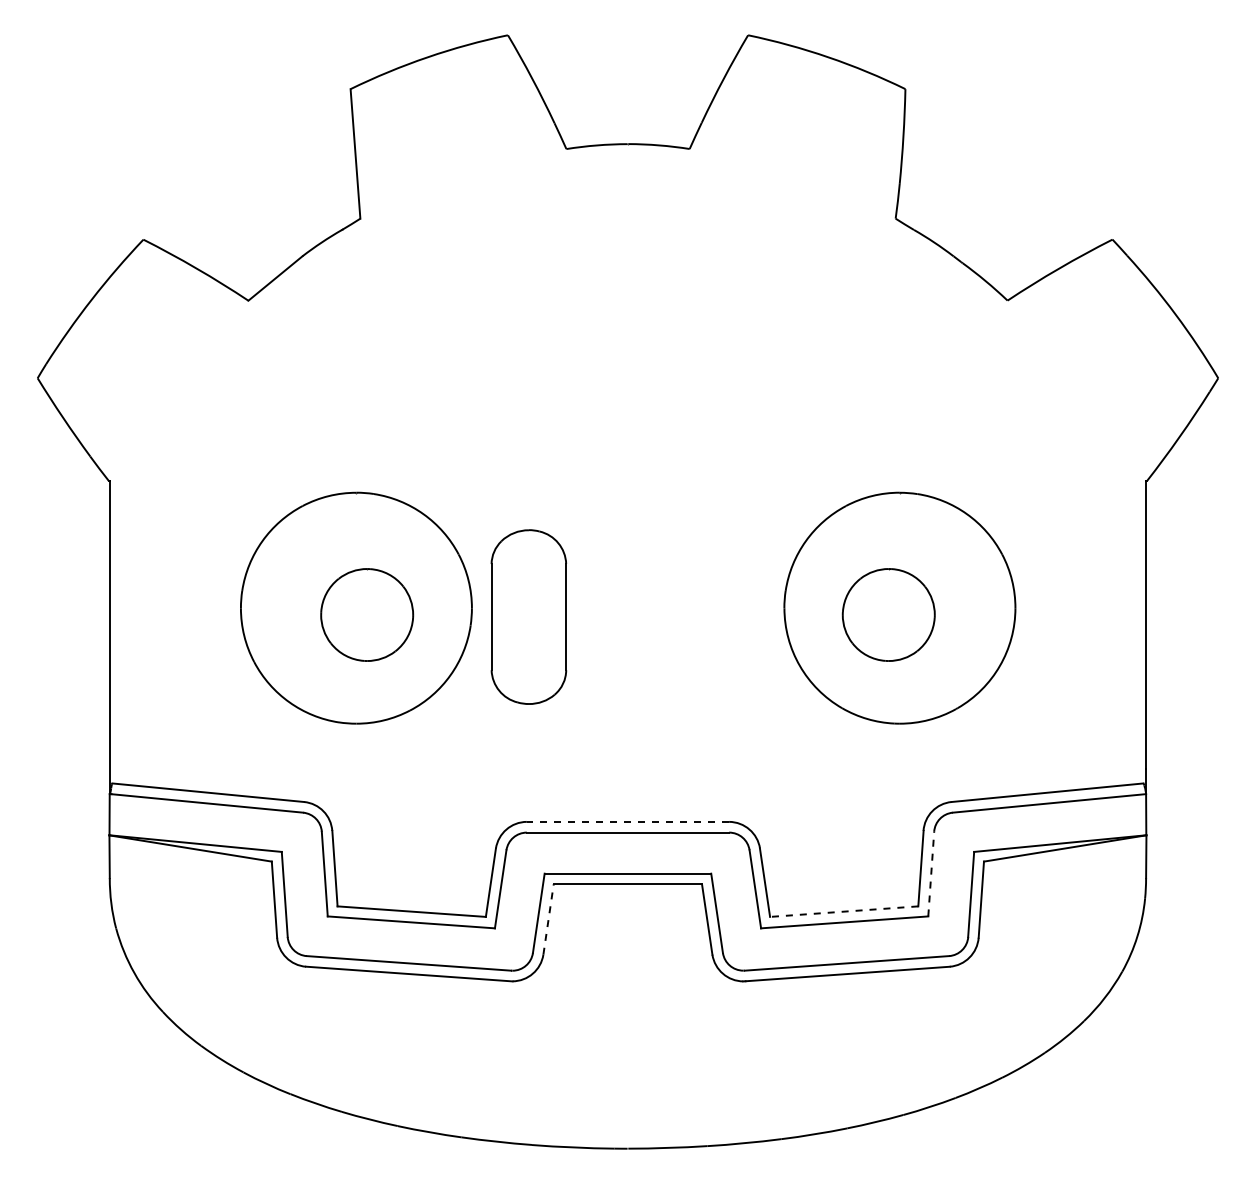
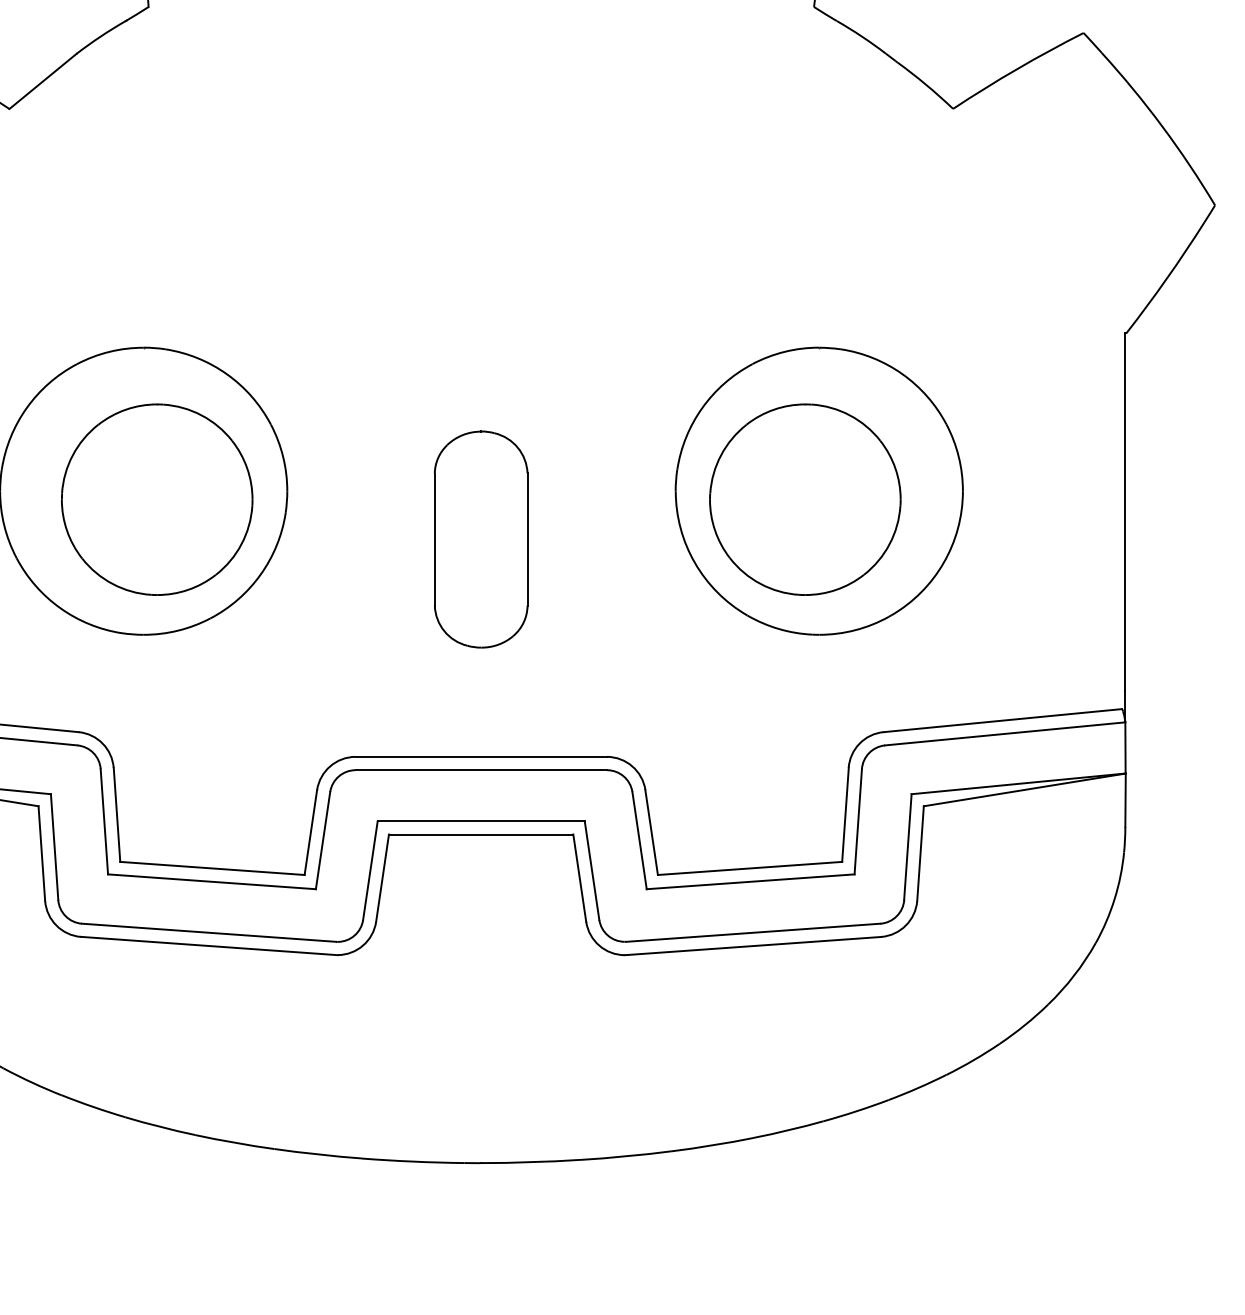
part: (366, 614) -> (156, 499), size x1.67
part: (888, 614) -> (805, 499), size x1.67
part: (528, 616) -> (480, 538), moved
line: (627, 821) -> (480, 756), dashed -> solid
line: (931, 873) -> (858, 821), dashed -> solid
line: (843, 911) -> (749, 868), dashed -> solid
line: (548, 919) -> (382, 878), dashed -> solid

